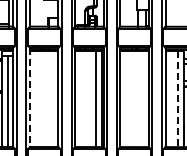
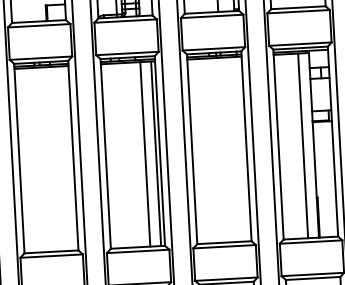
line: (30, 98) -> (20, 160), dashed -> solid
line: (178, 99) -> (303, 147), dashed -> solid

